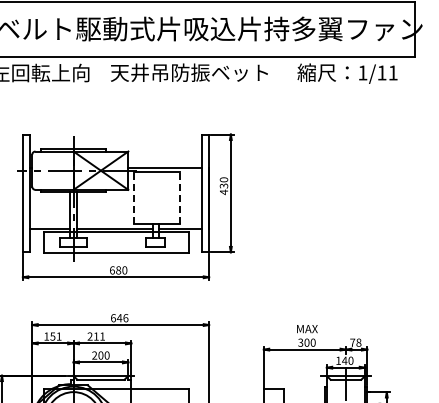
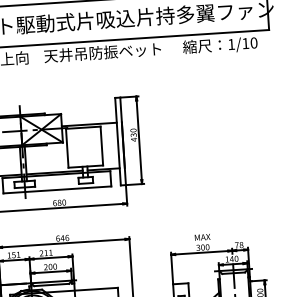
text: (392, 72) -> (253, 42), 1/11 -> 1/10
line: (133, 197) -> (67, 147), dashed -> solid
line: (180, 197) -> (102, 145), dashed -> solid

